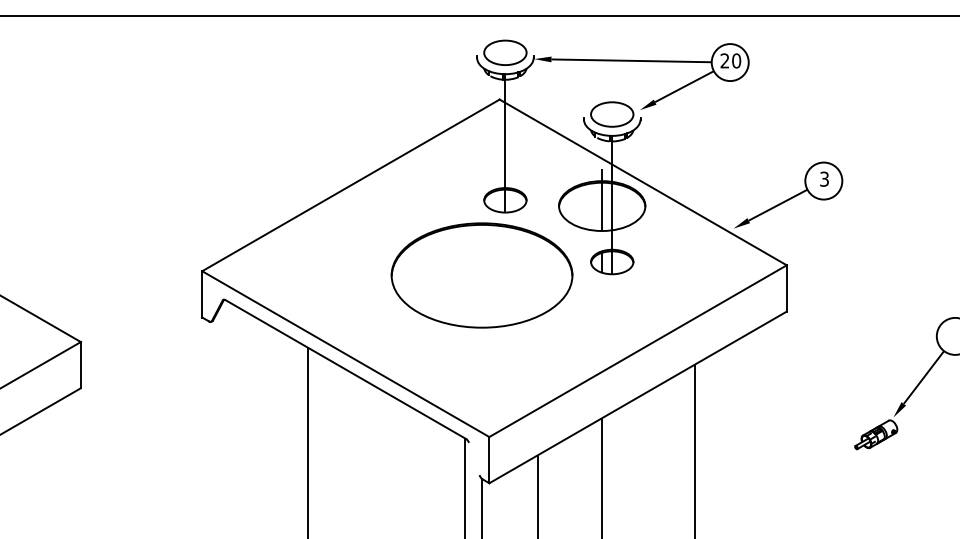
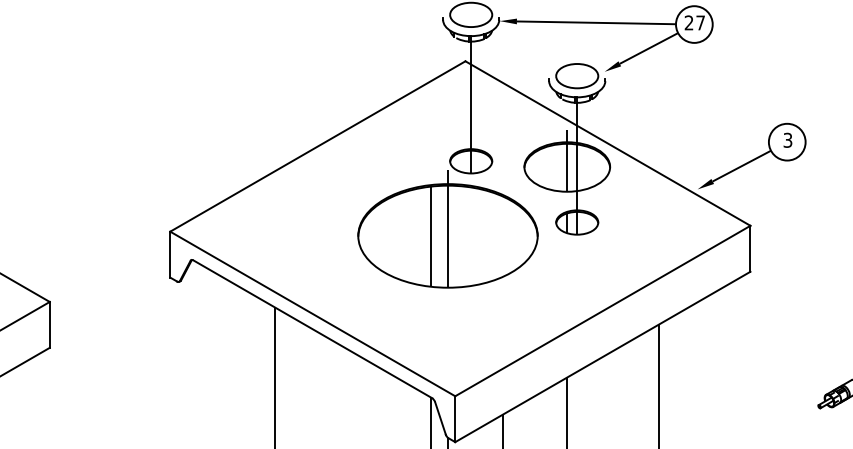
text: (736, 60) -> (700, 22), 20 -> 27
line: (482, 267) -> (448, 227), added
line: (465, 275) -> (431, 235), added
line: (474, 459) -> (440, 418), added

